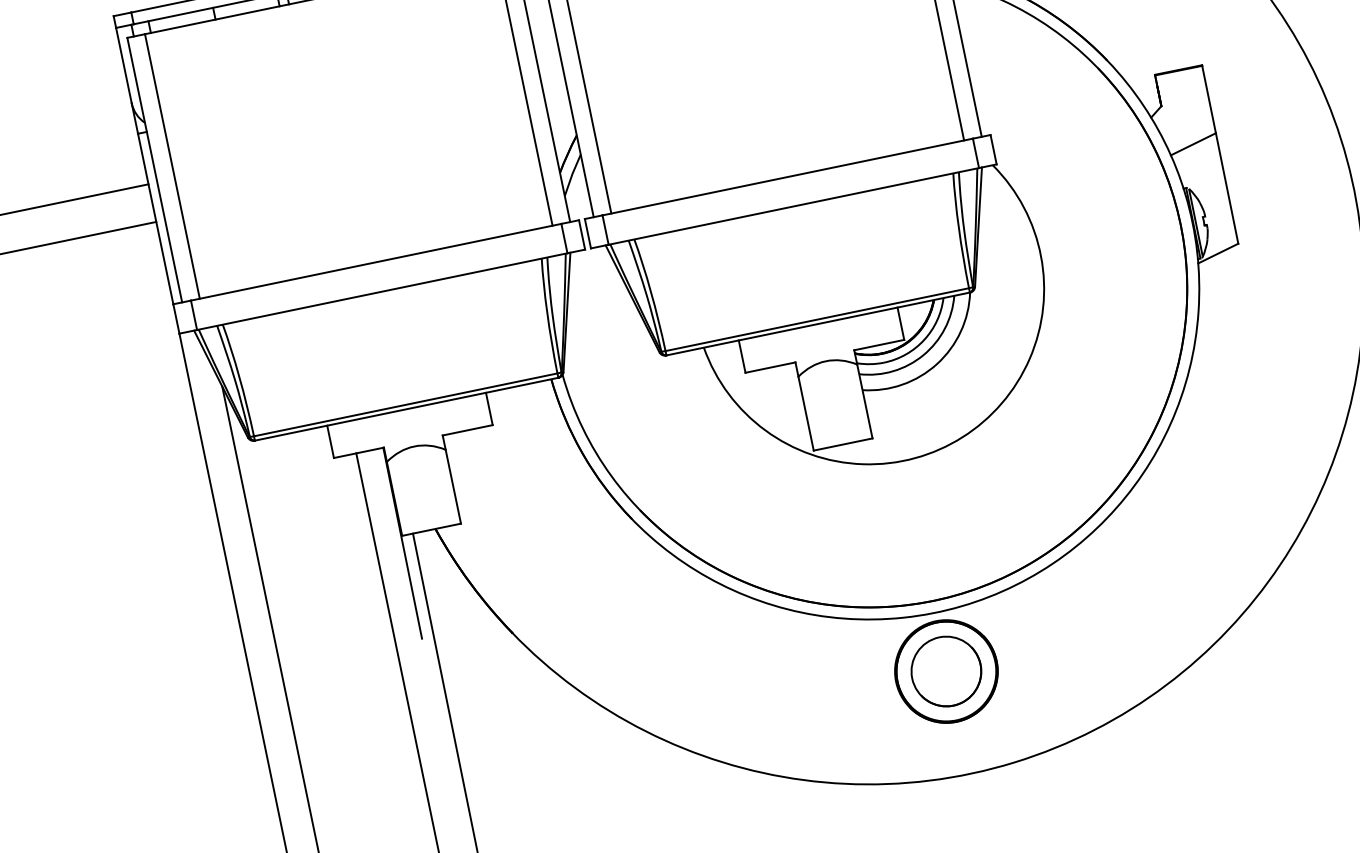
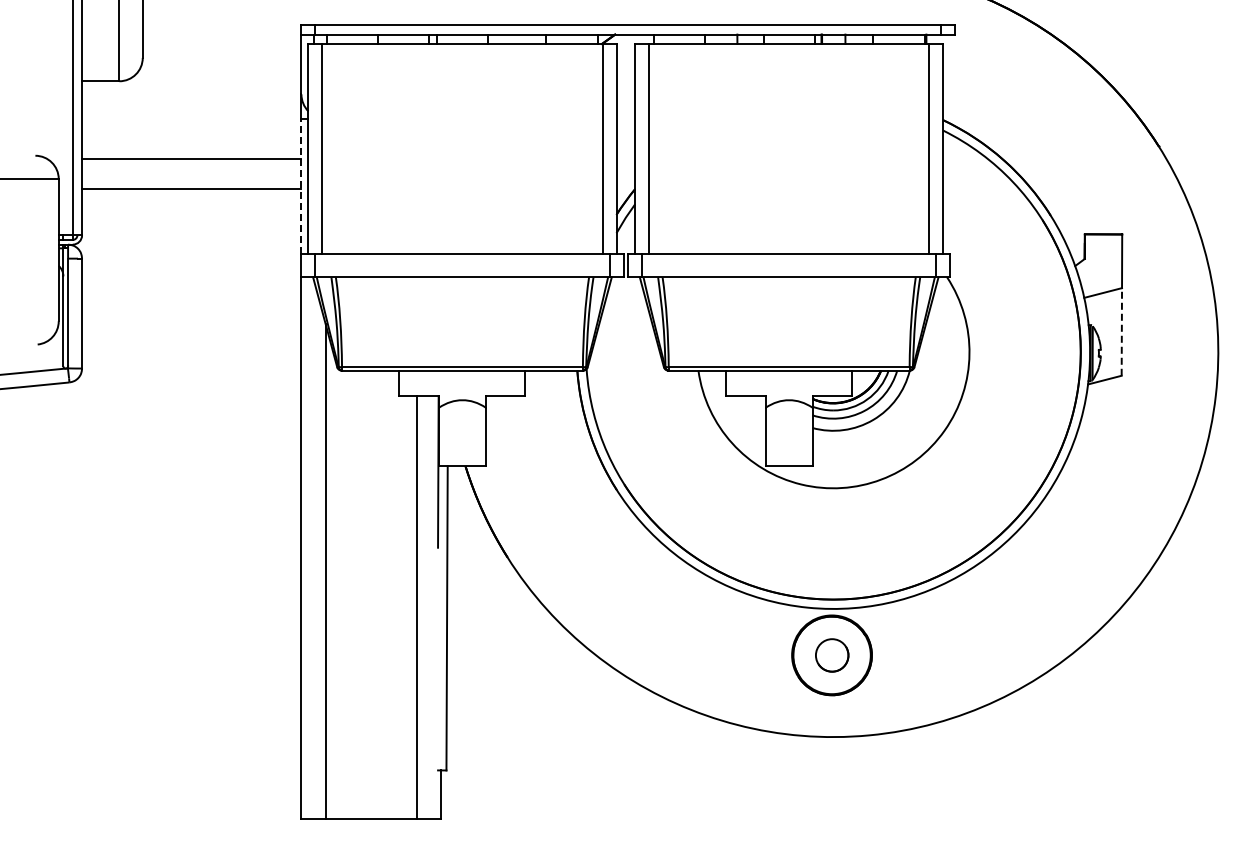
line: (1226, 187) -> (1121, 331), solid -> dashed
line: (155, 219) -> (301, 186), solid -> dashed
circle: (947, 671) -> (832, 655), size x0.6

